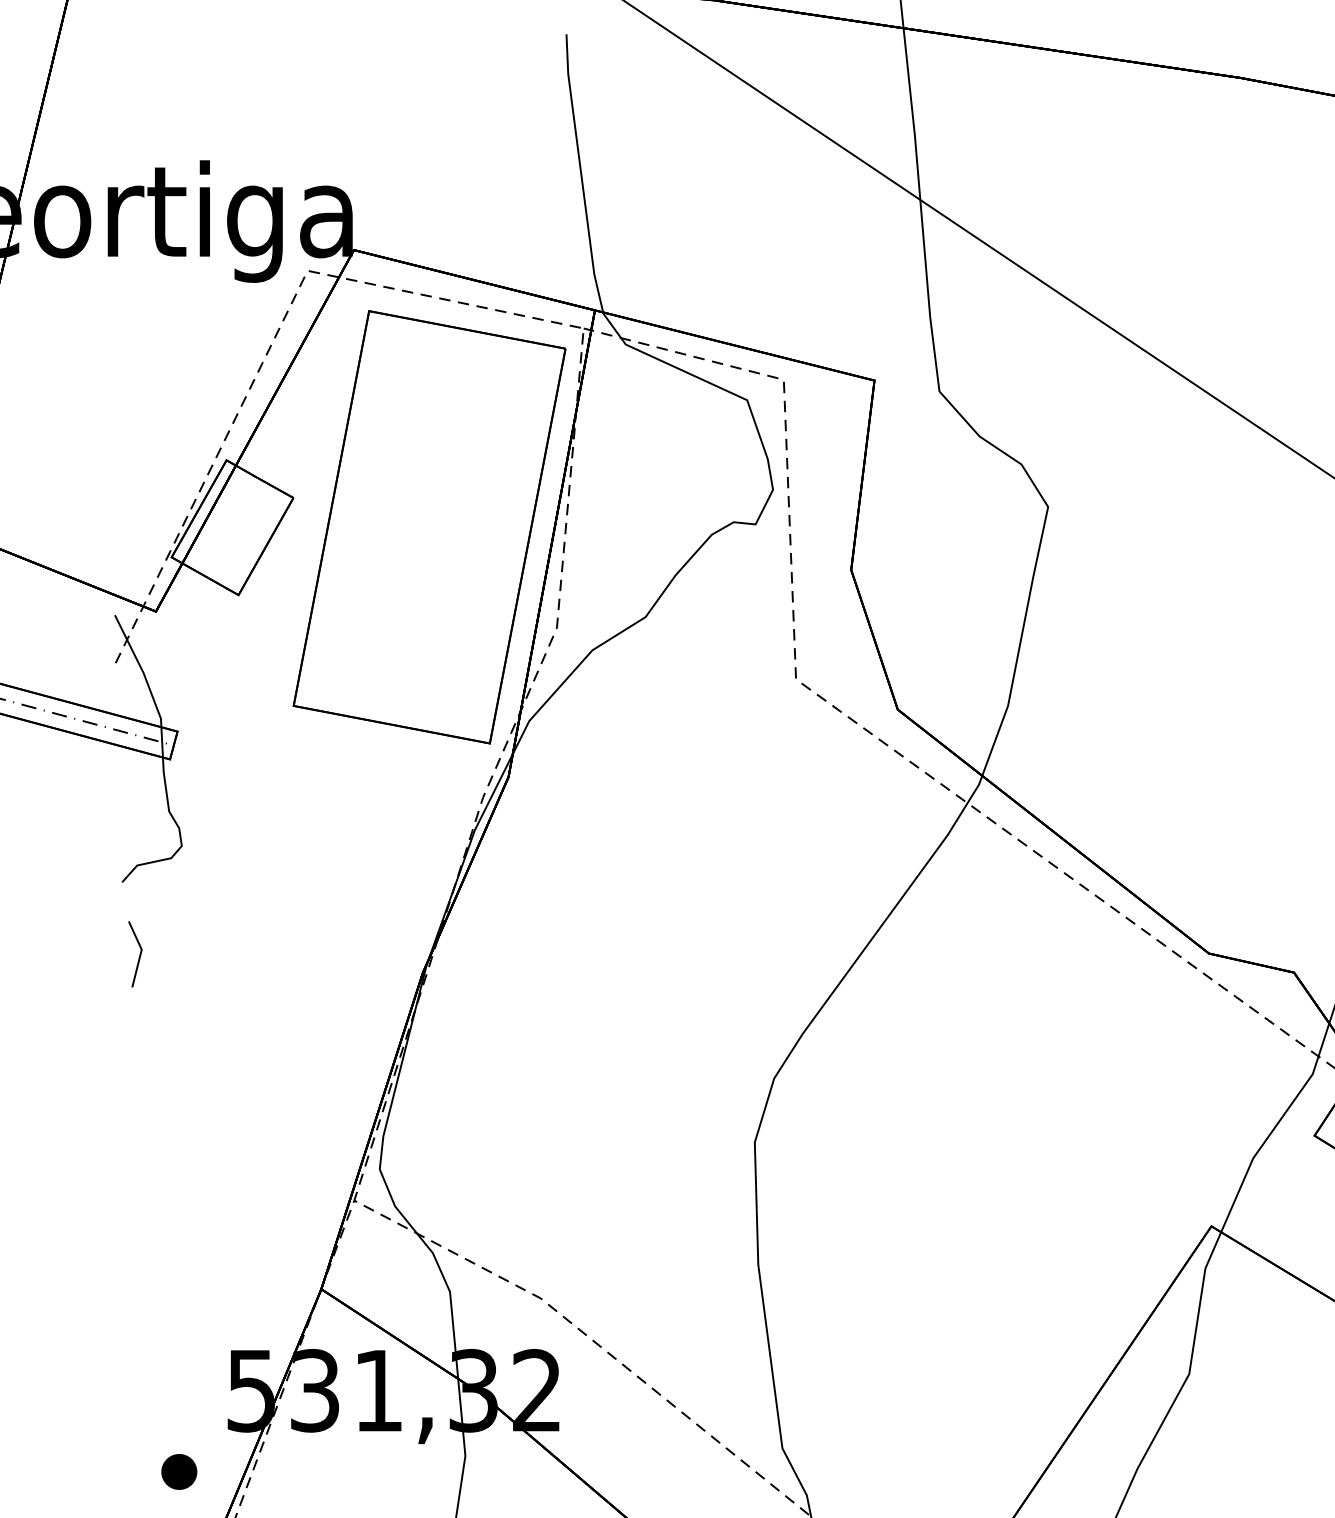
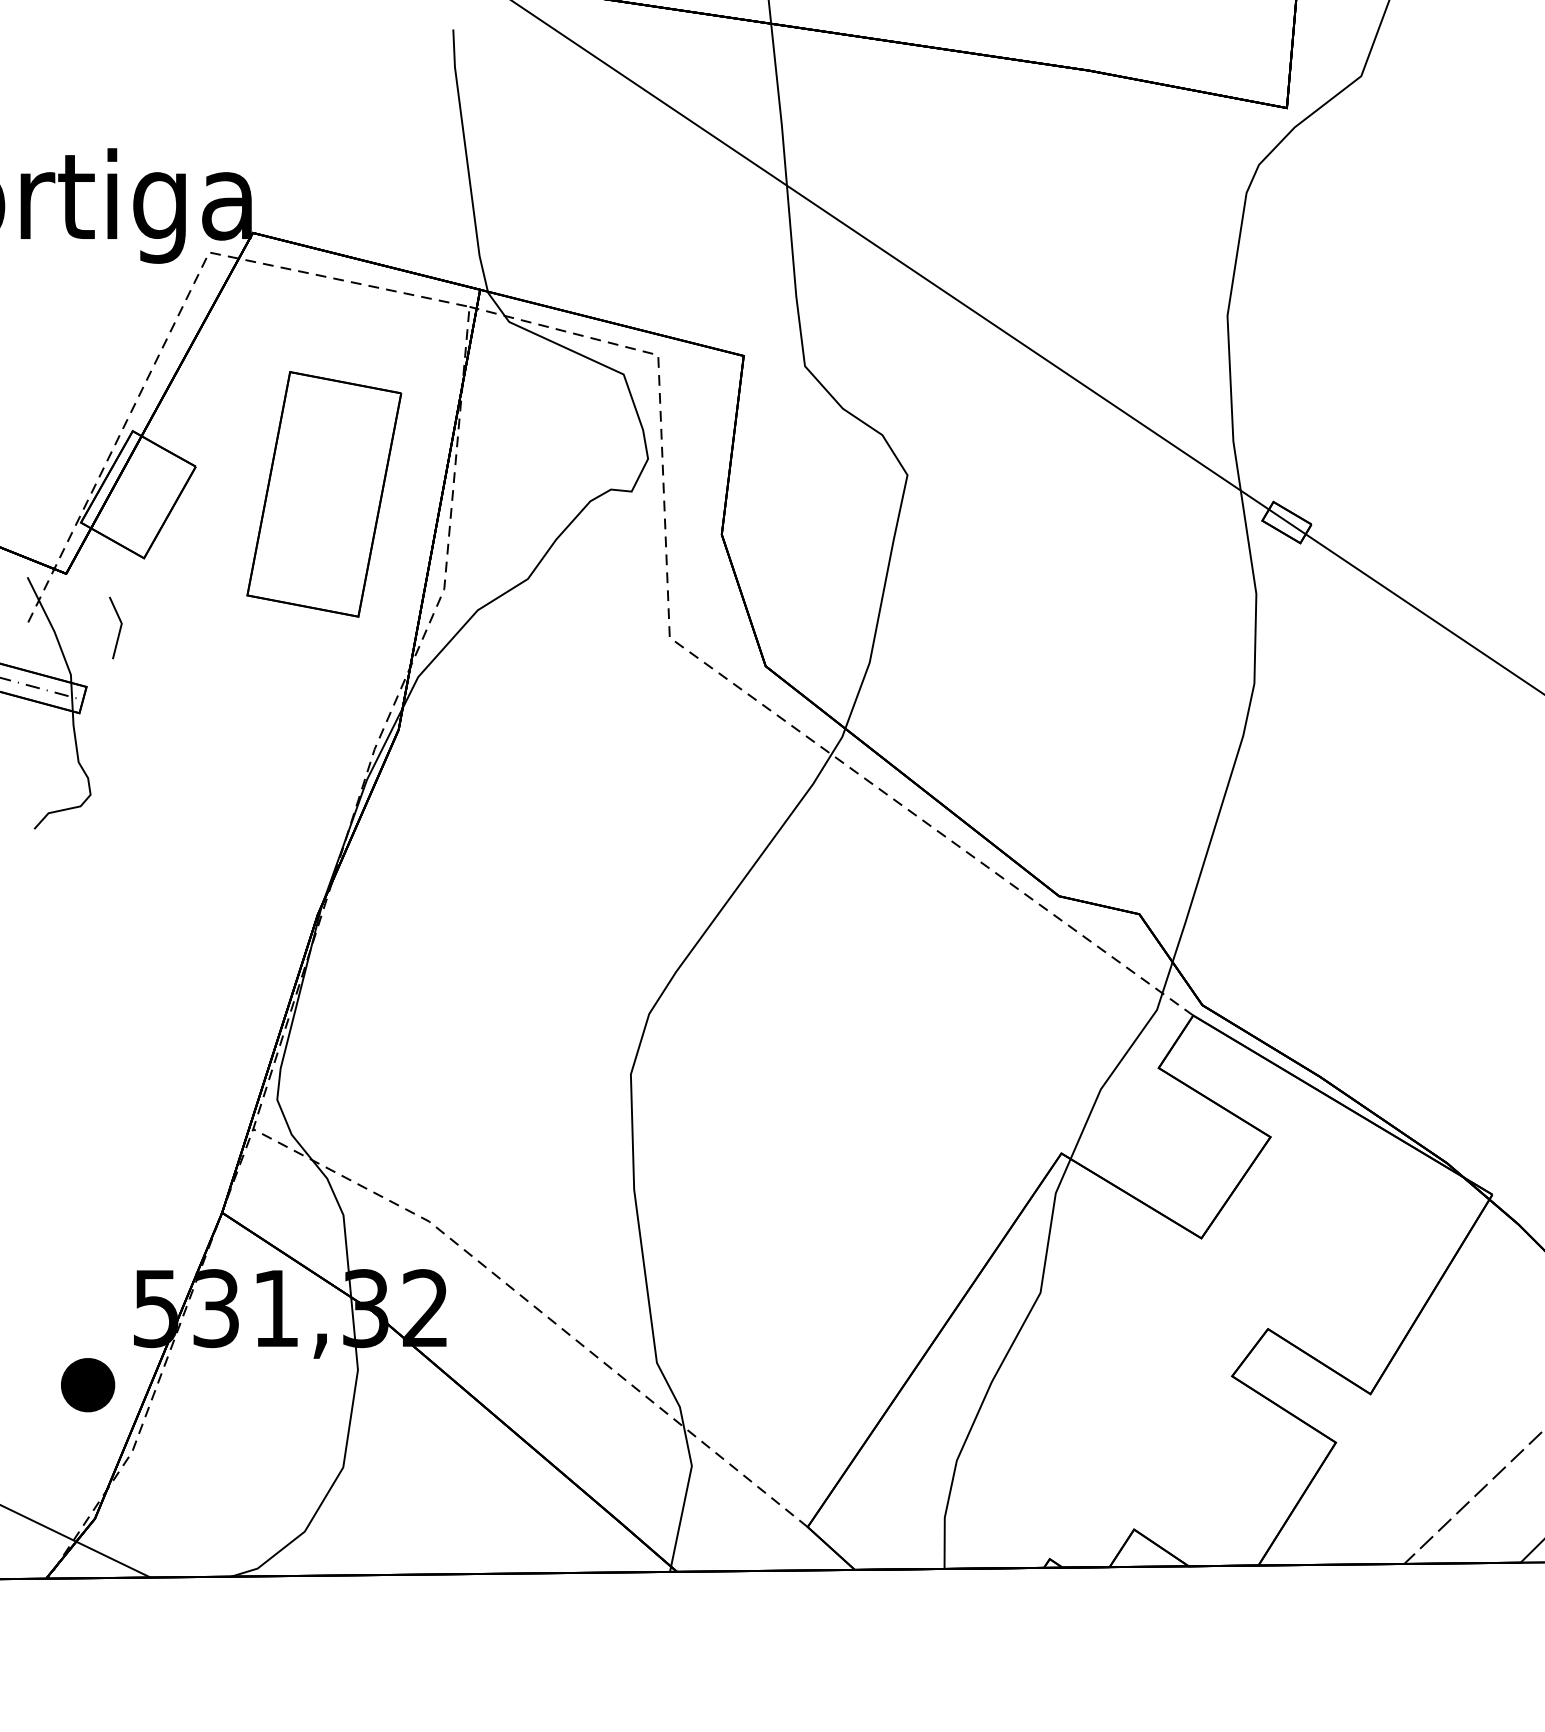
part: (429, 527) -> (324, 494), size x0.6
line: (139, 953) -> (119, 627), moved
part: (179, 1471) -> (88, 1384), size x1.6

